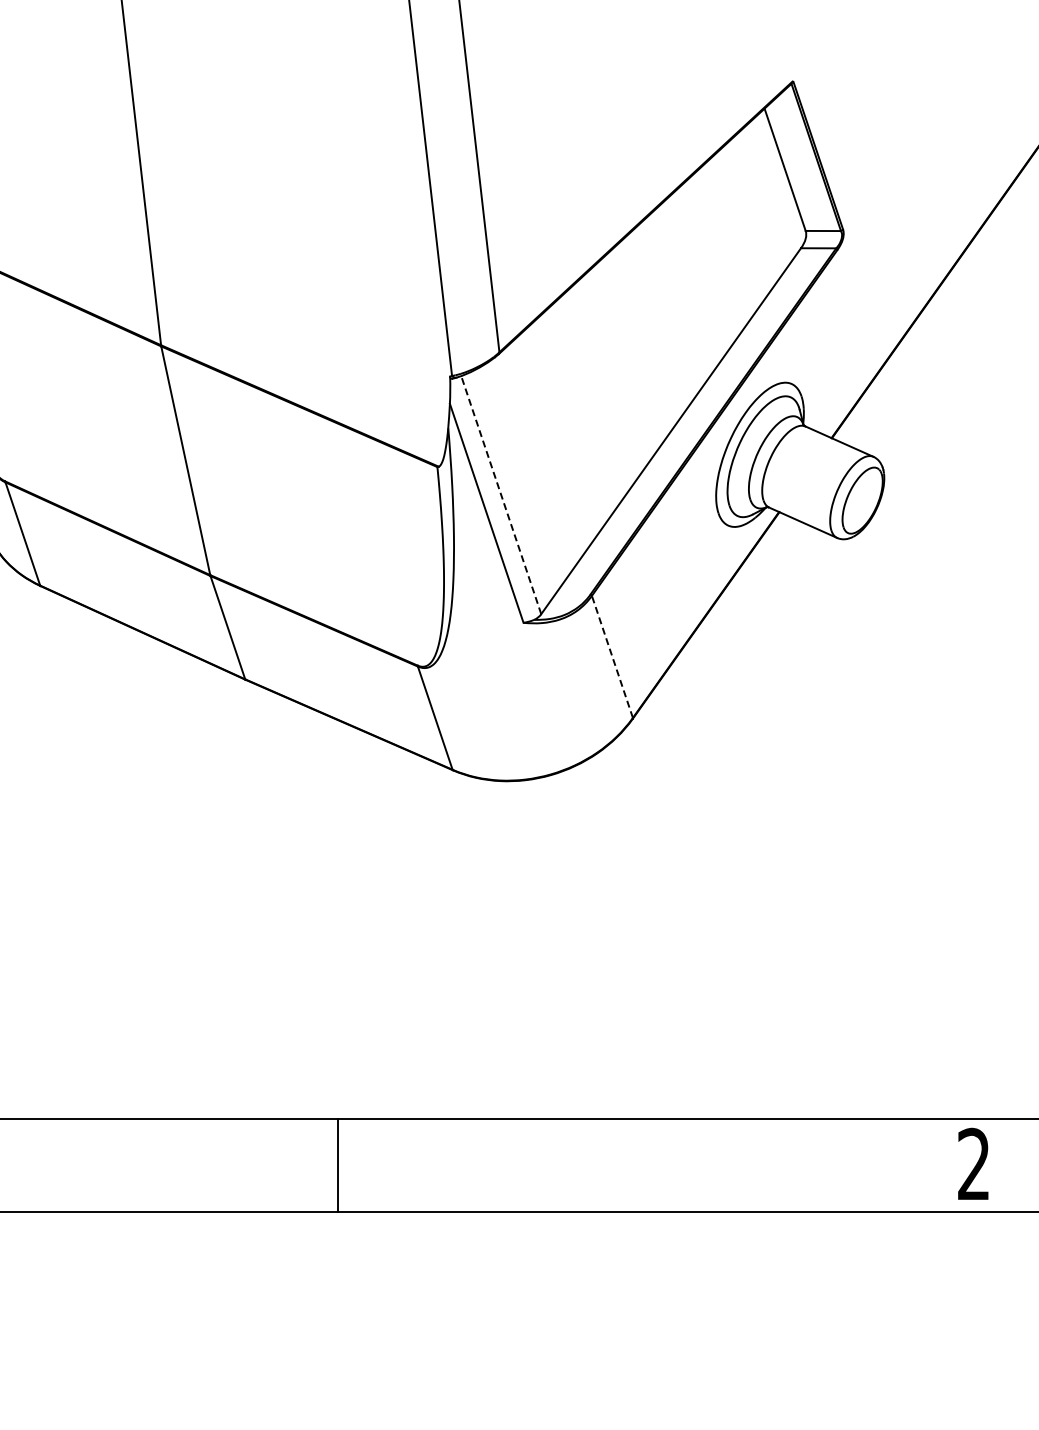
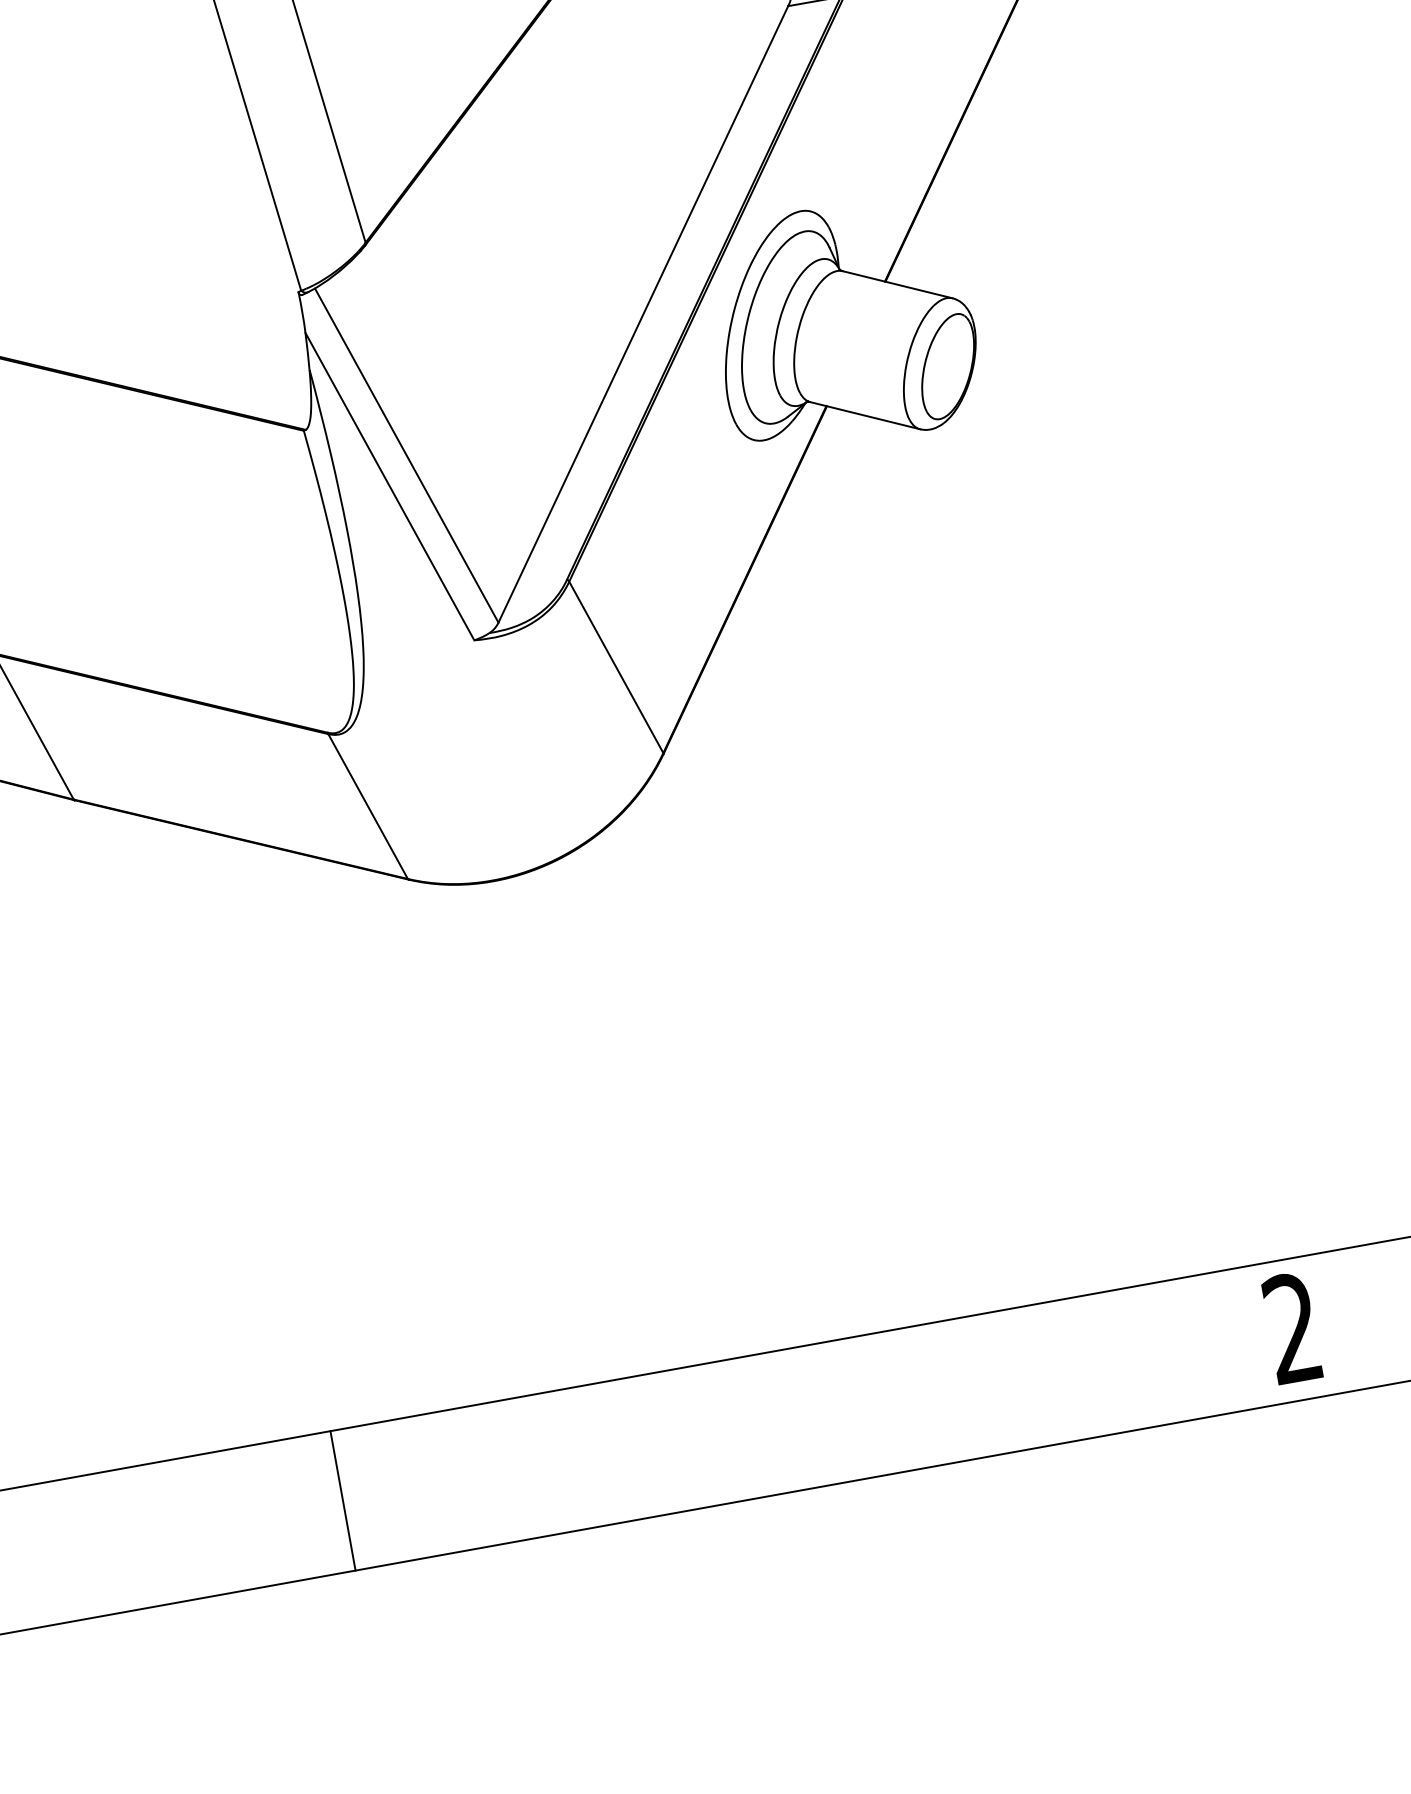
line: (501, 495) -> (407, 456), dashed -> solid
line: (612, 656) -> (616, 666), dashed -> solid

